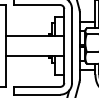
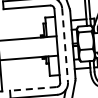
line: (72, 46) -> (65, 45), solid -> dashed
line: (36, 86) -> (32, 88), solid -> dashed

